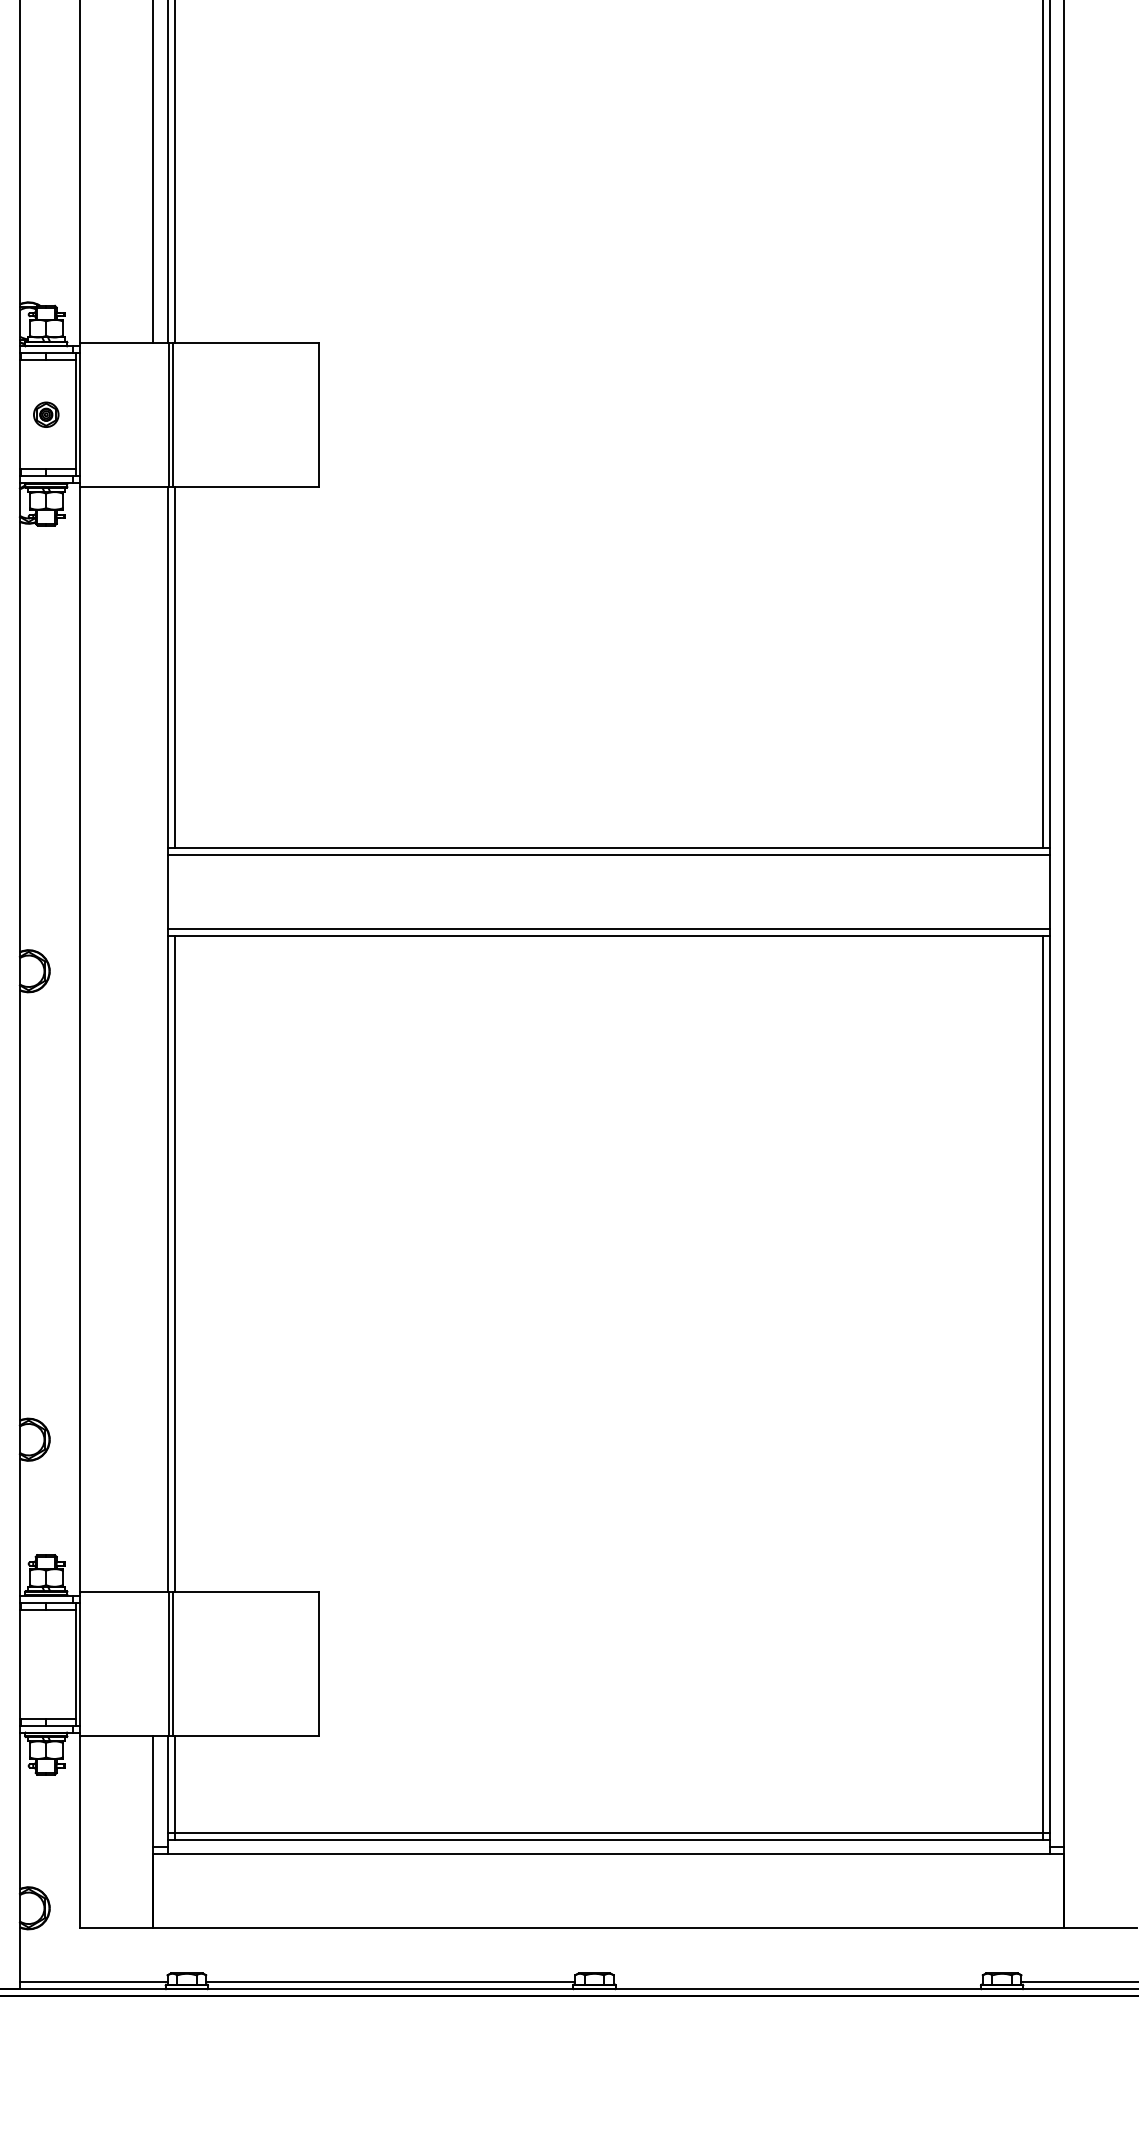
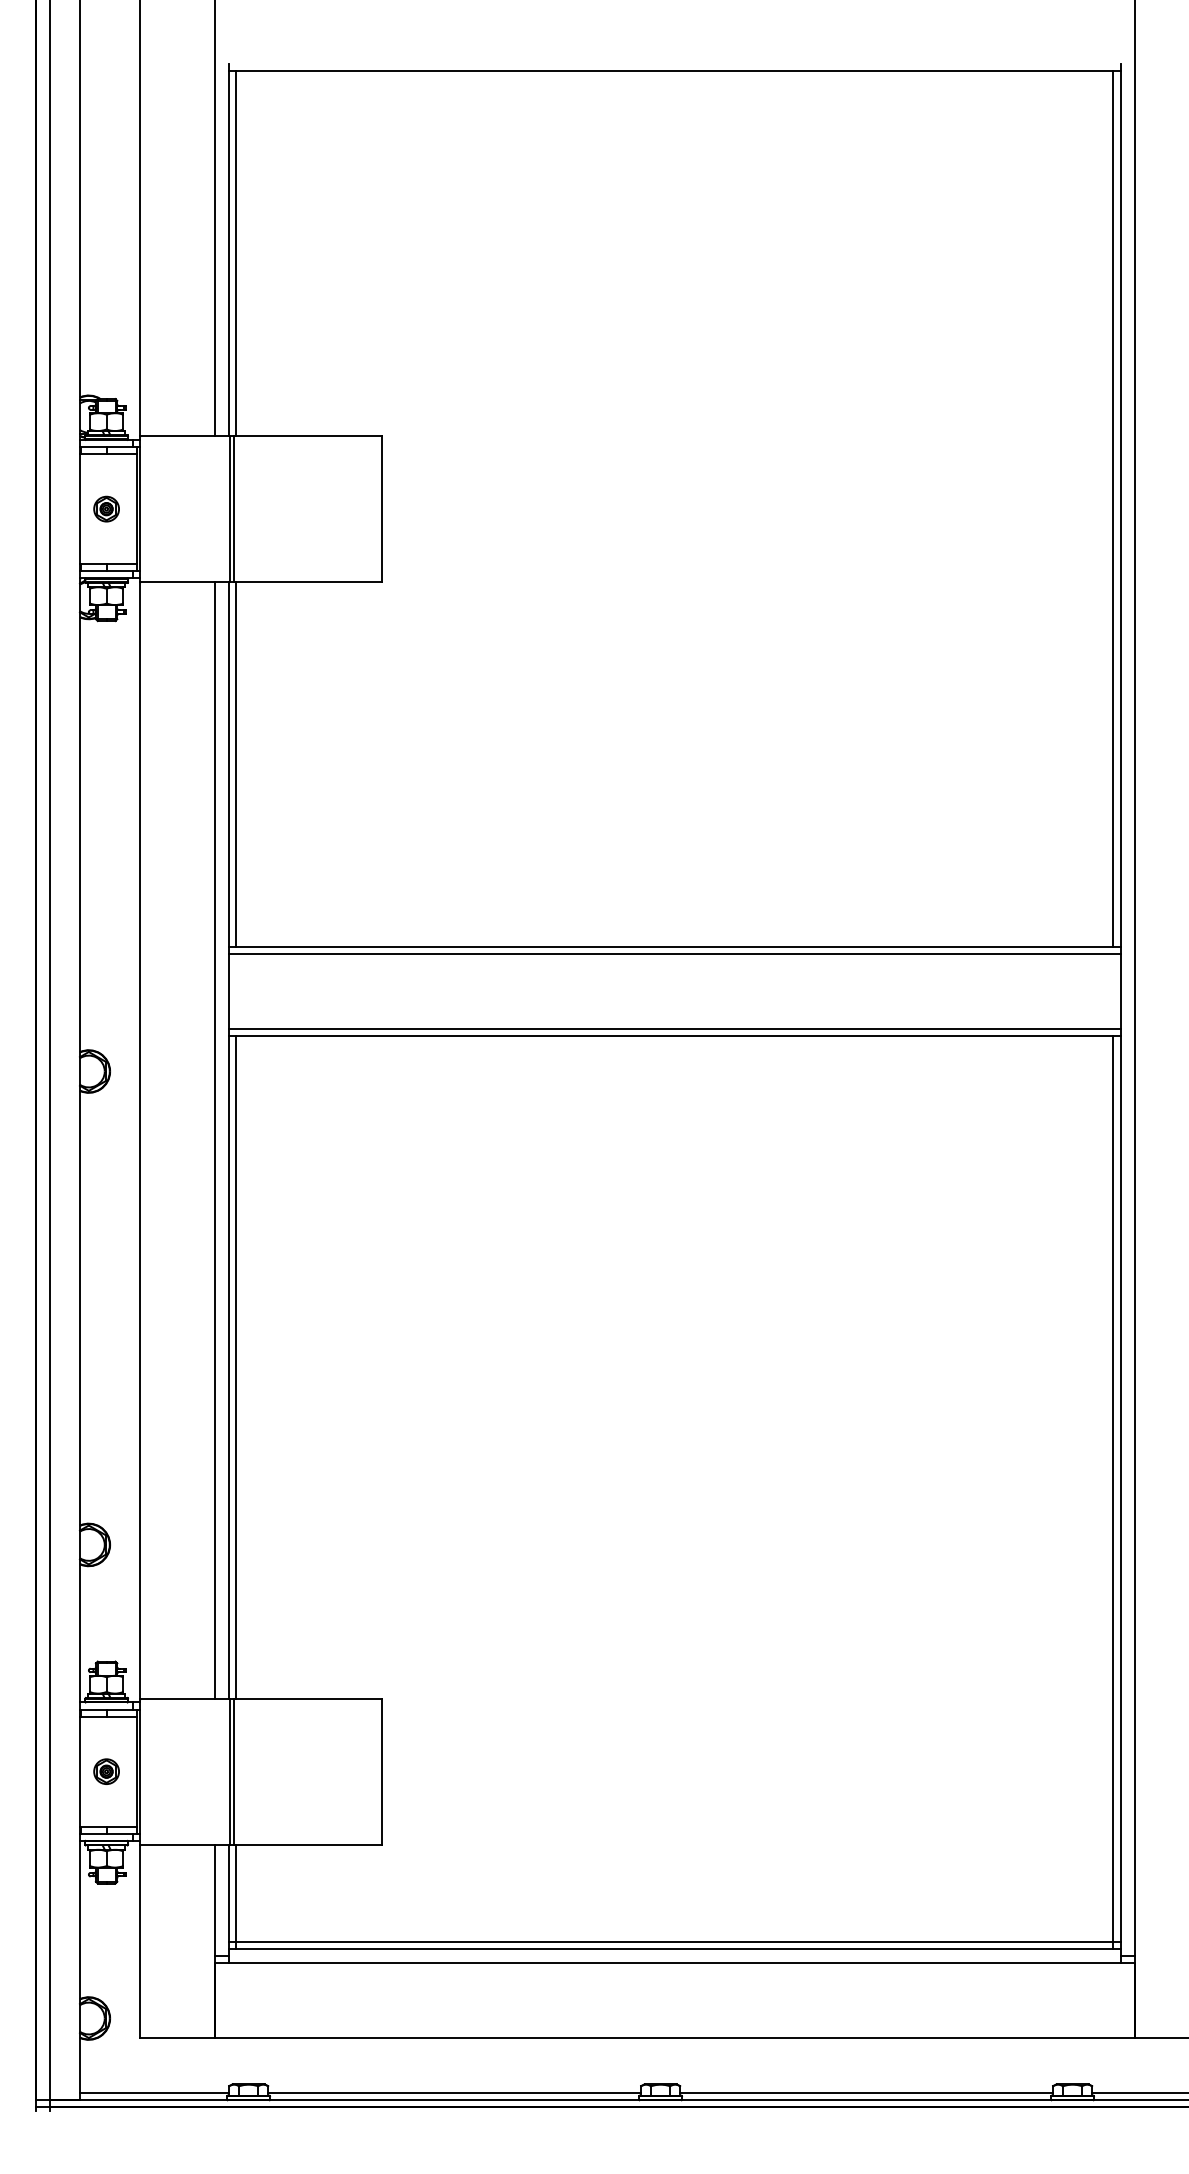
line: (153, 1038) -> (214, 1139), added
part: (46, 1663) -> (106, 1771), added
line: (798, 1982) -> (866, 2093), added

